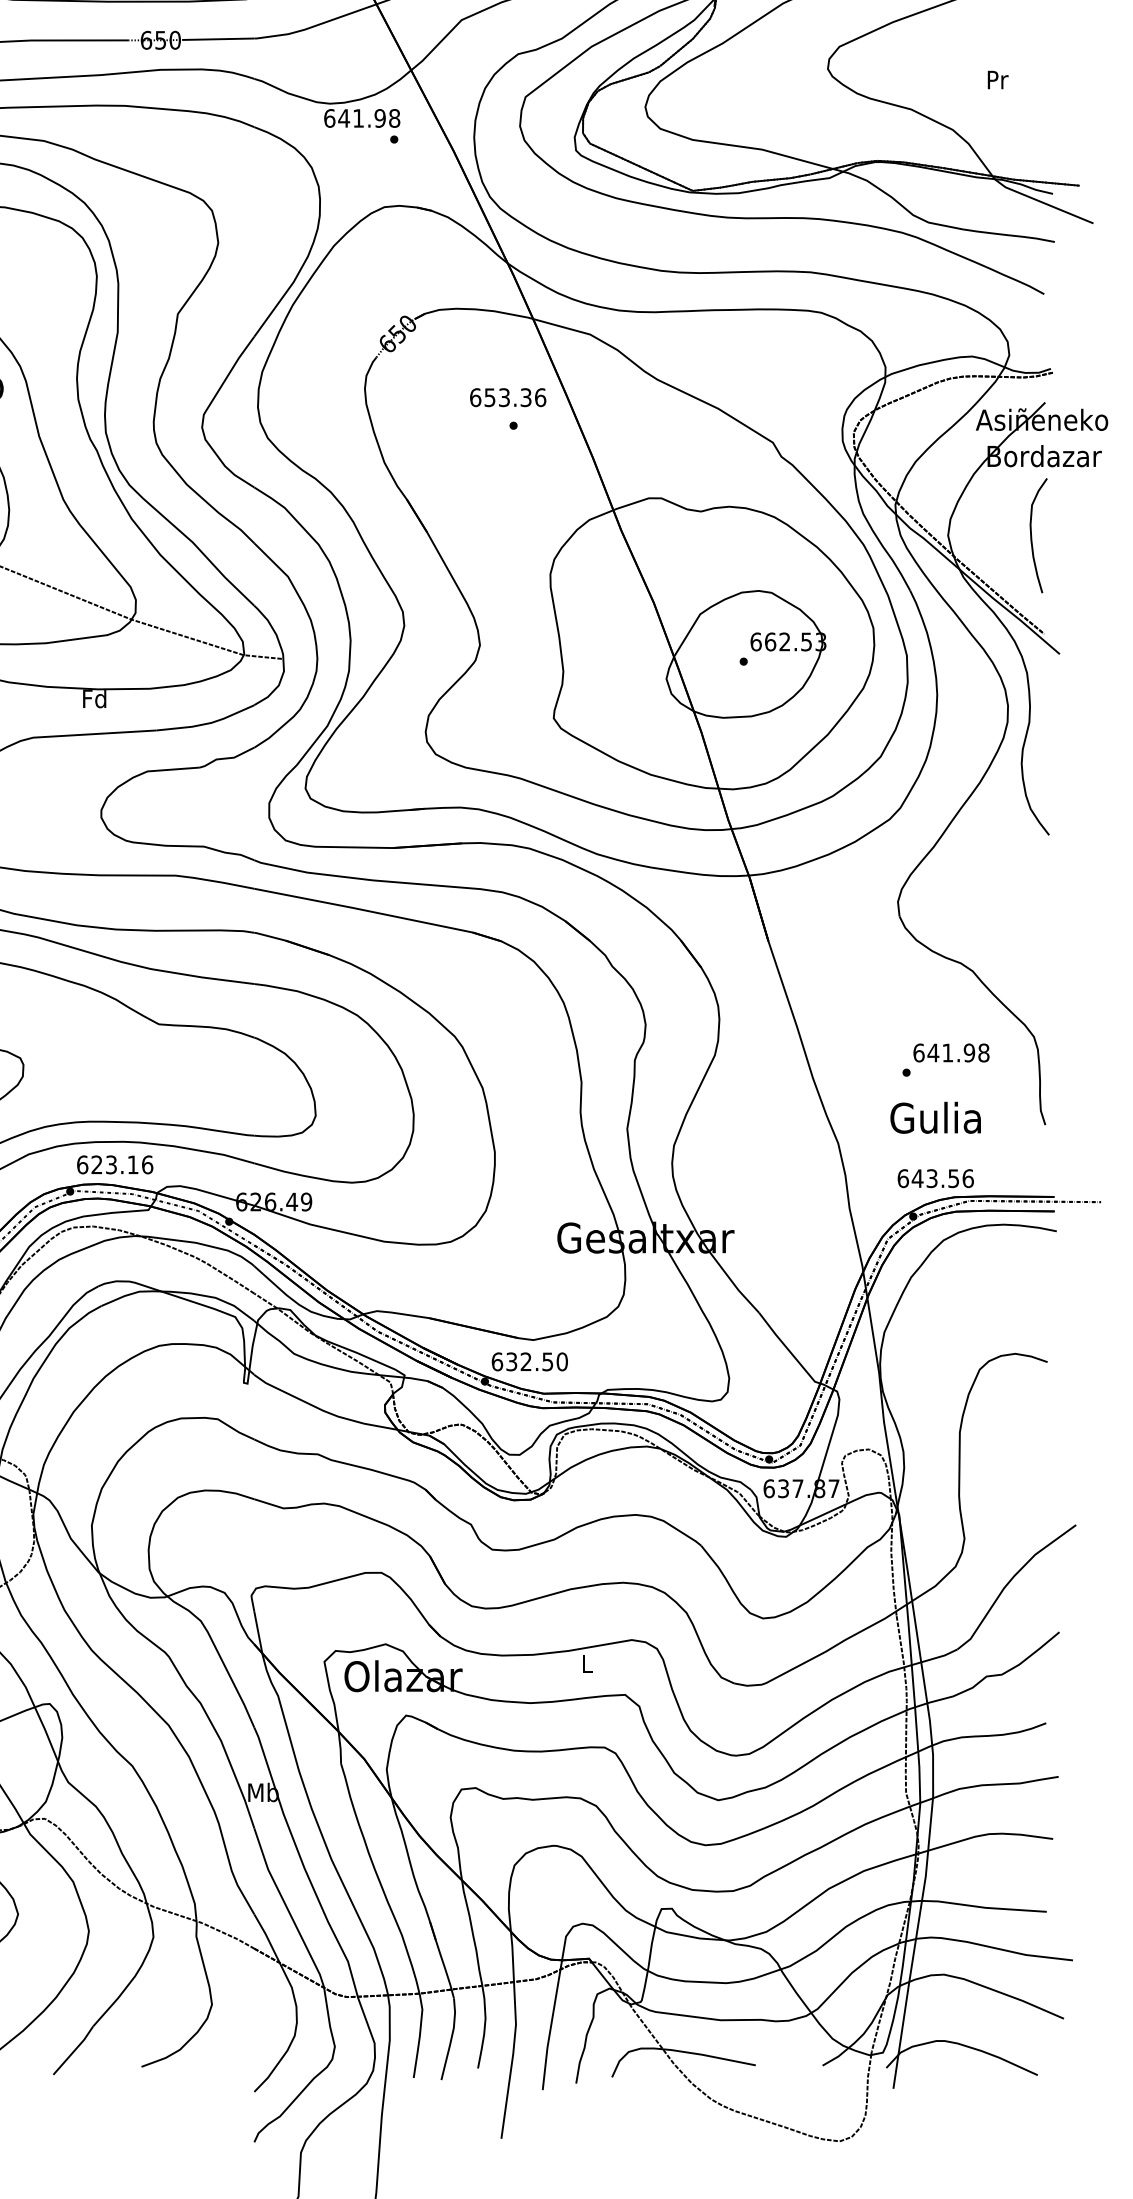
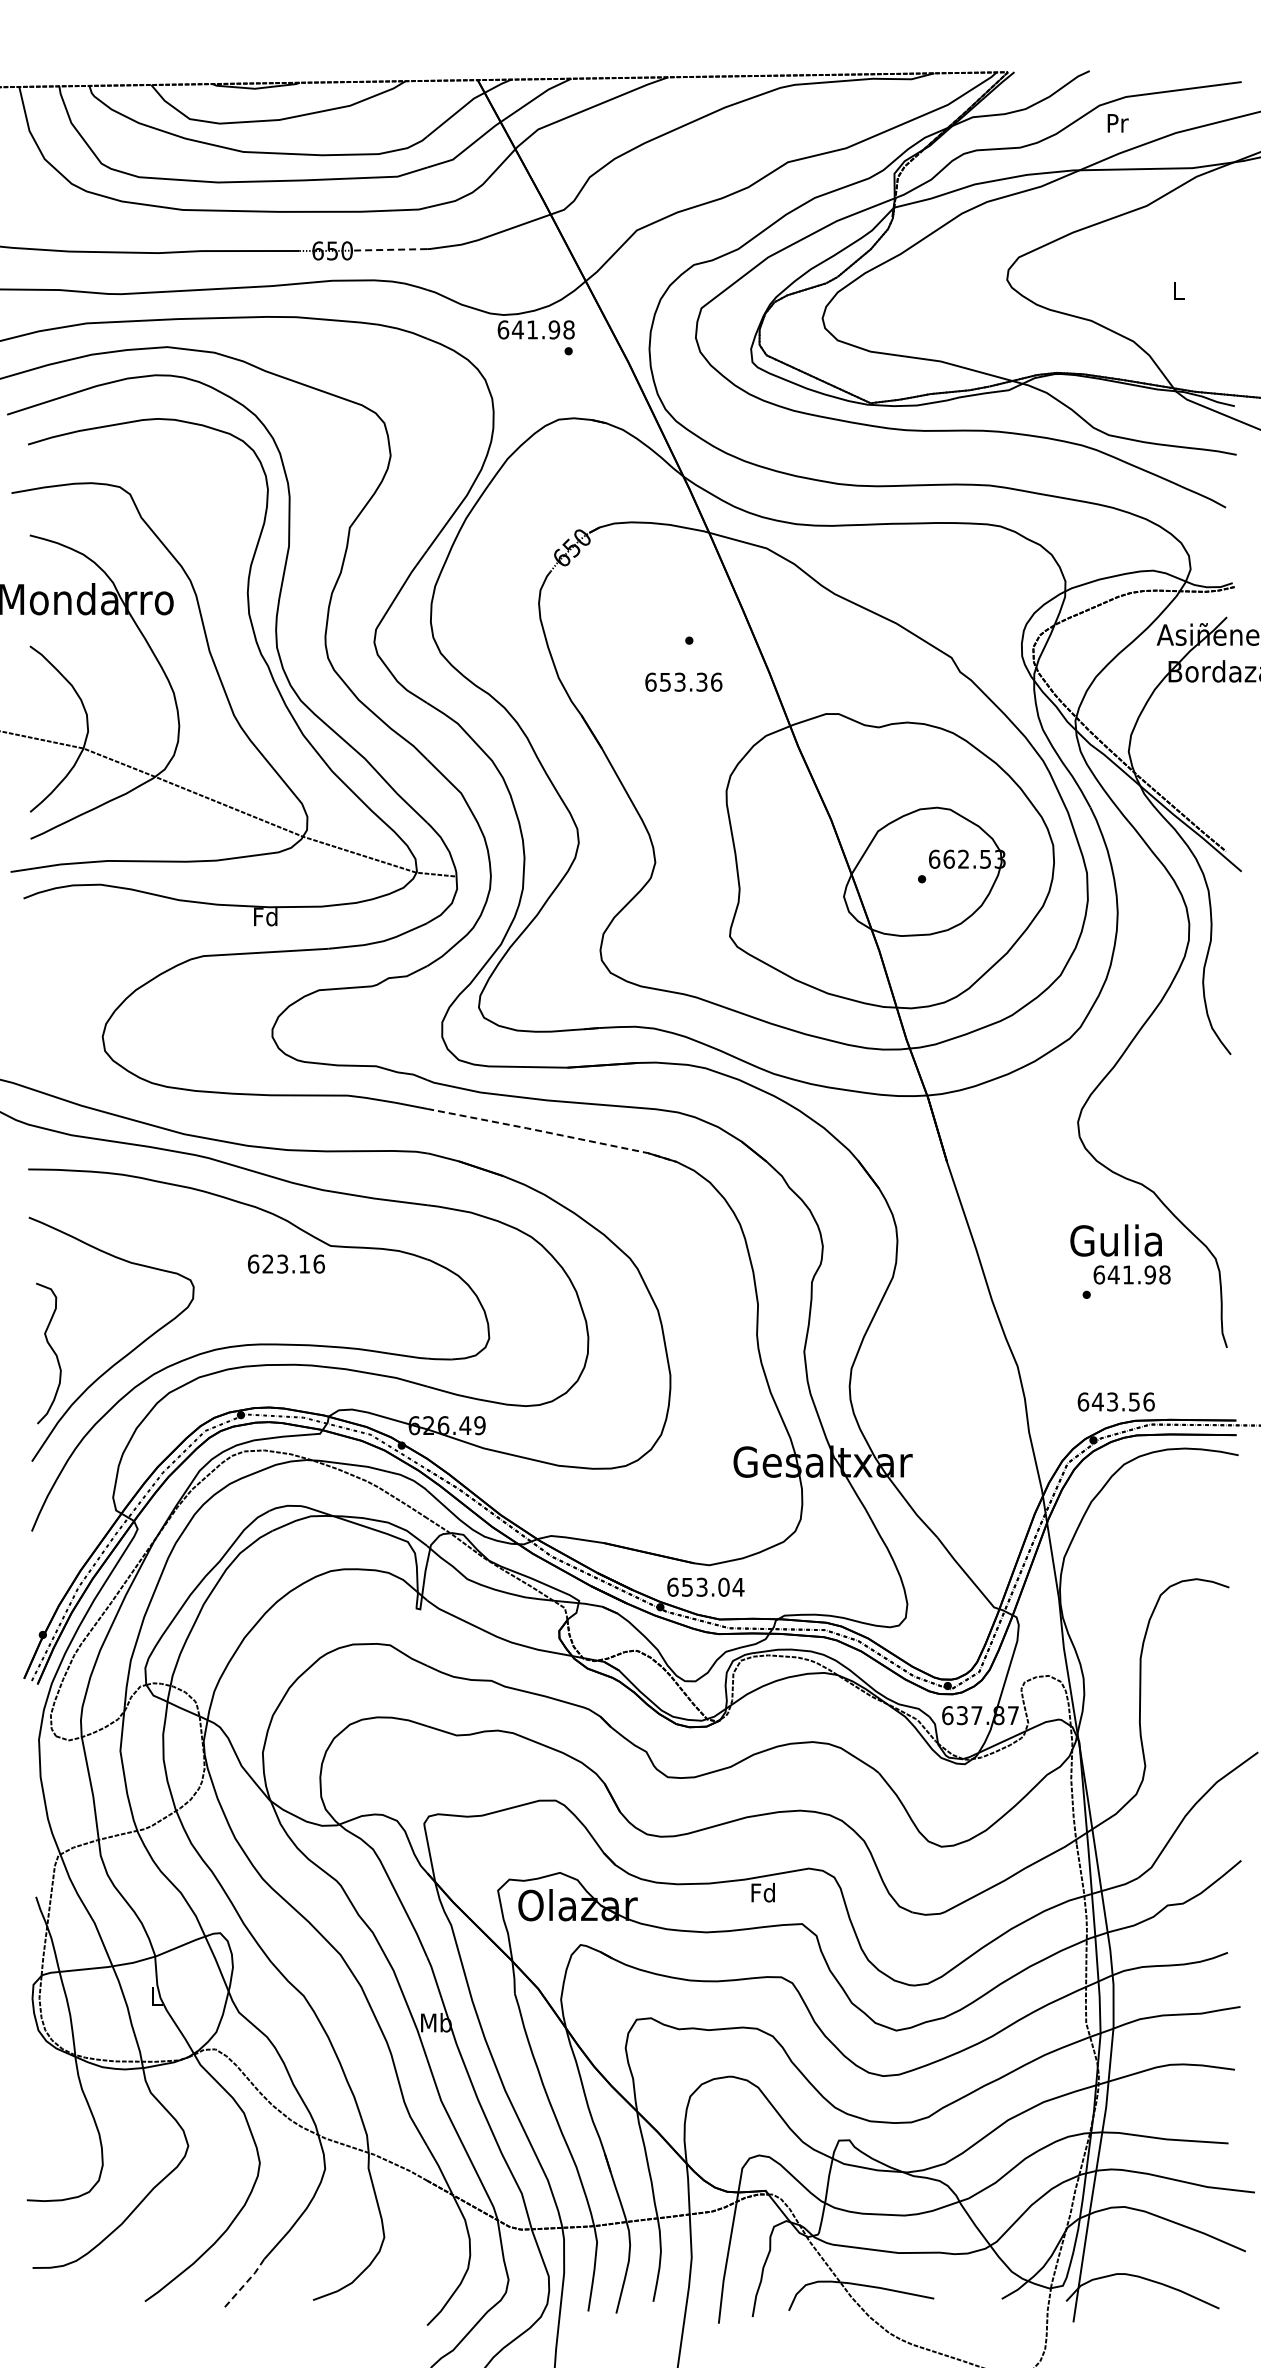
line: (218, 38) -> (390, 249), solid -> dashed
text: (998, 79) -> (1179, 290), Pr -> L
text: (507, 396) -> (683, 681), moved
curve: (1031, 535) -> (1213, 751), removed
line: (379, 913) -> (553, 1133), solid -> dashed
text: (935, 1117) -> (1115, 1240), moved
text: (115, 1164) -> (286, 1263), moved
text: (537, 1361) -> (713, 1586), 632.50 -> 653.04
text: (585, 1663) -> (762, 1892), L -> Fd
line: (74, 2050) -> (245, 2283), solid -> dashed

